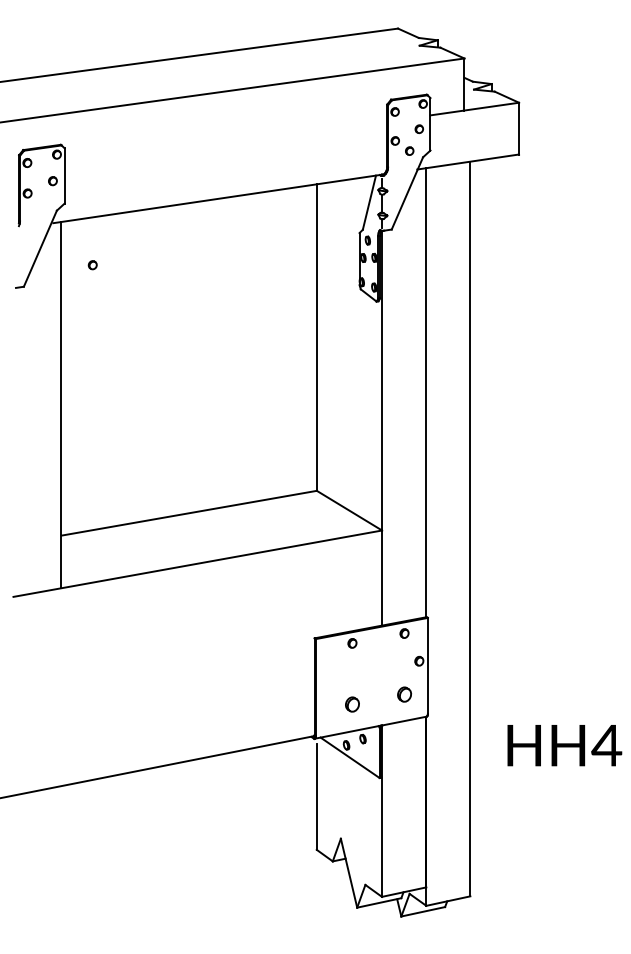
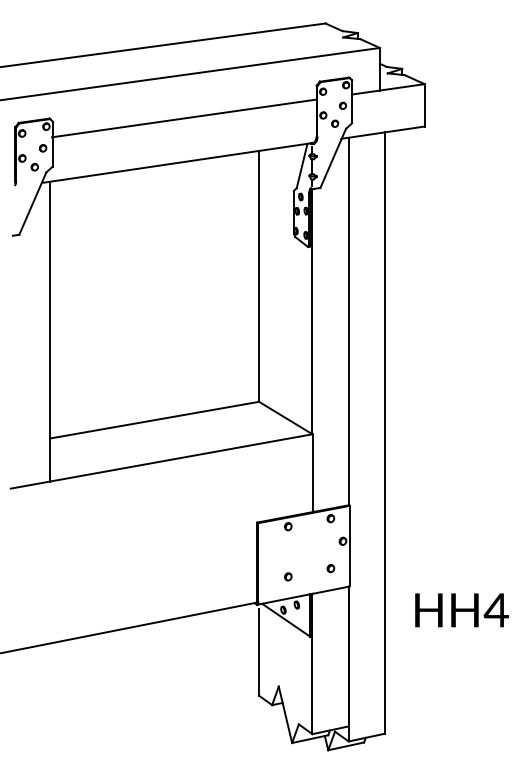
line: (225, 144) -> (184, 118), added
part: (92, 265) -> (34, 167), moved
part: (404, 694) -> (330, 568), size x0.62
part: (352, 704) -> (288, 576), size x0.62

